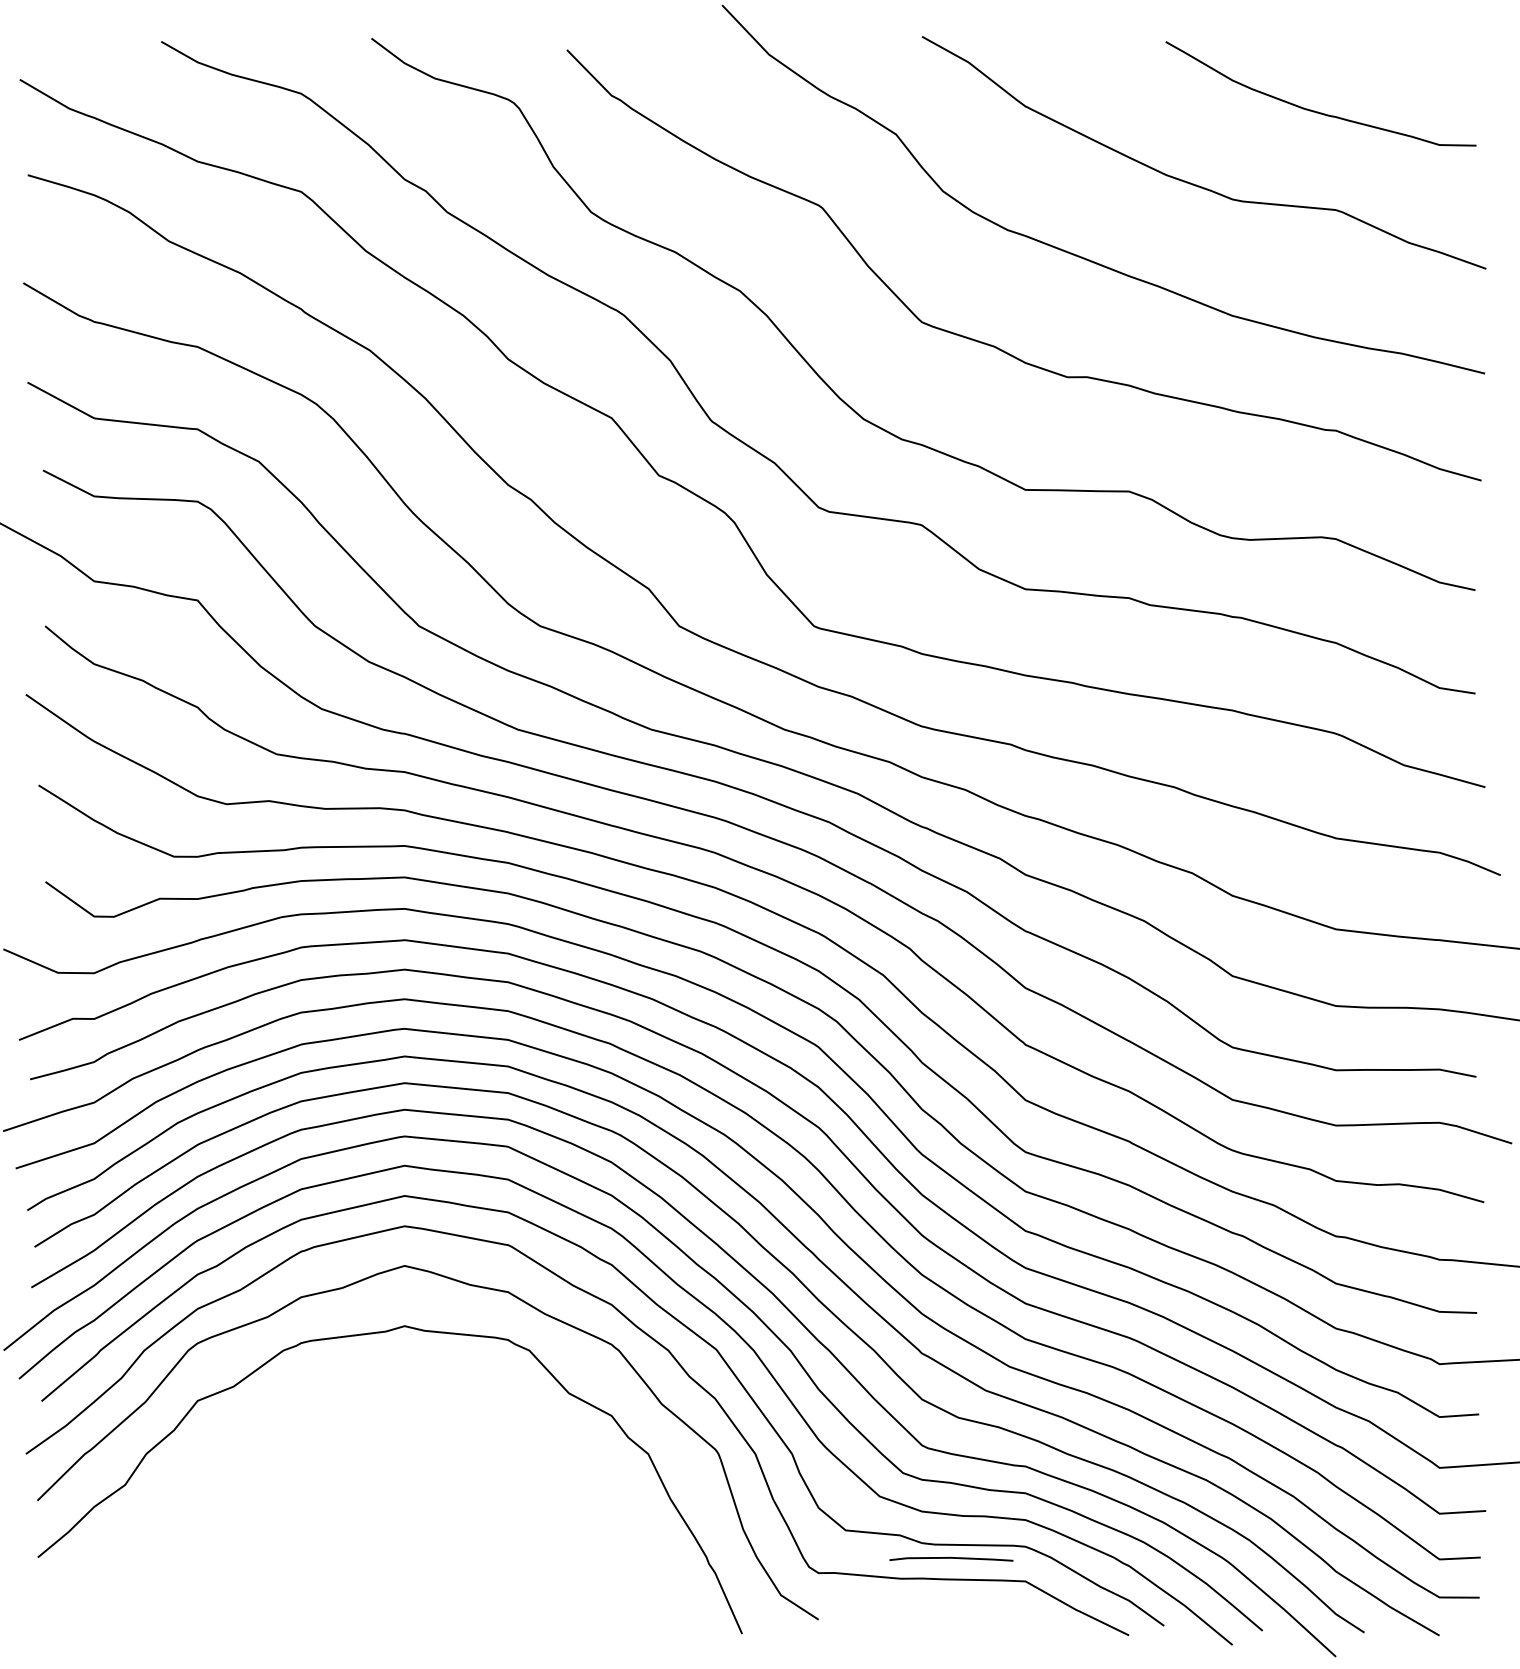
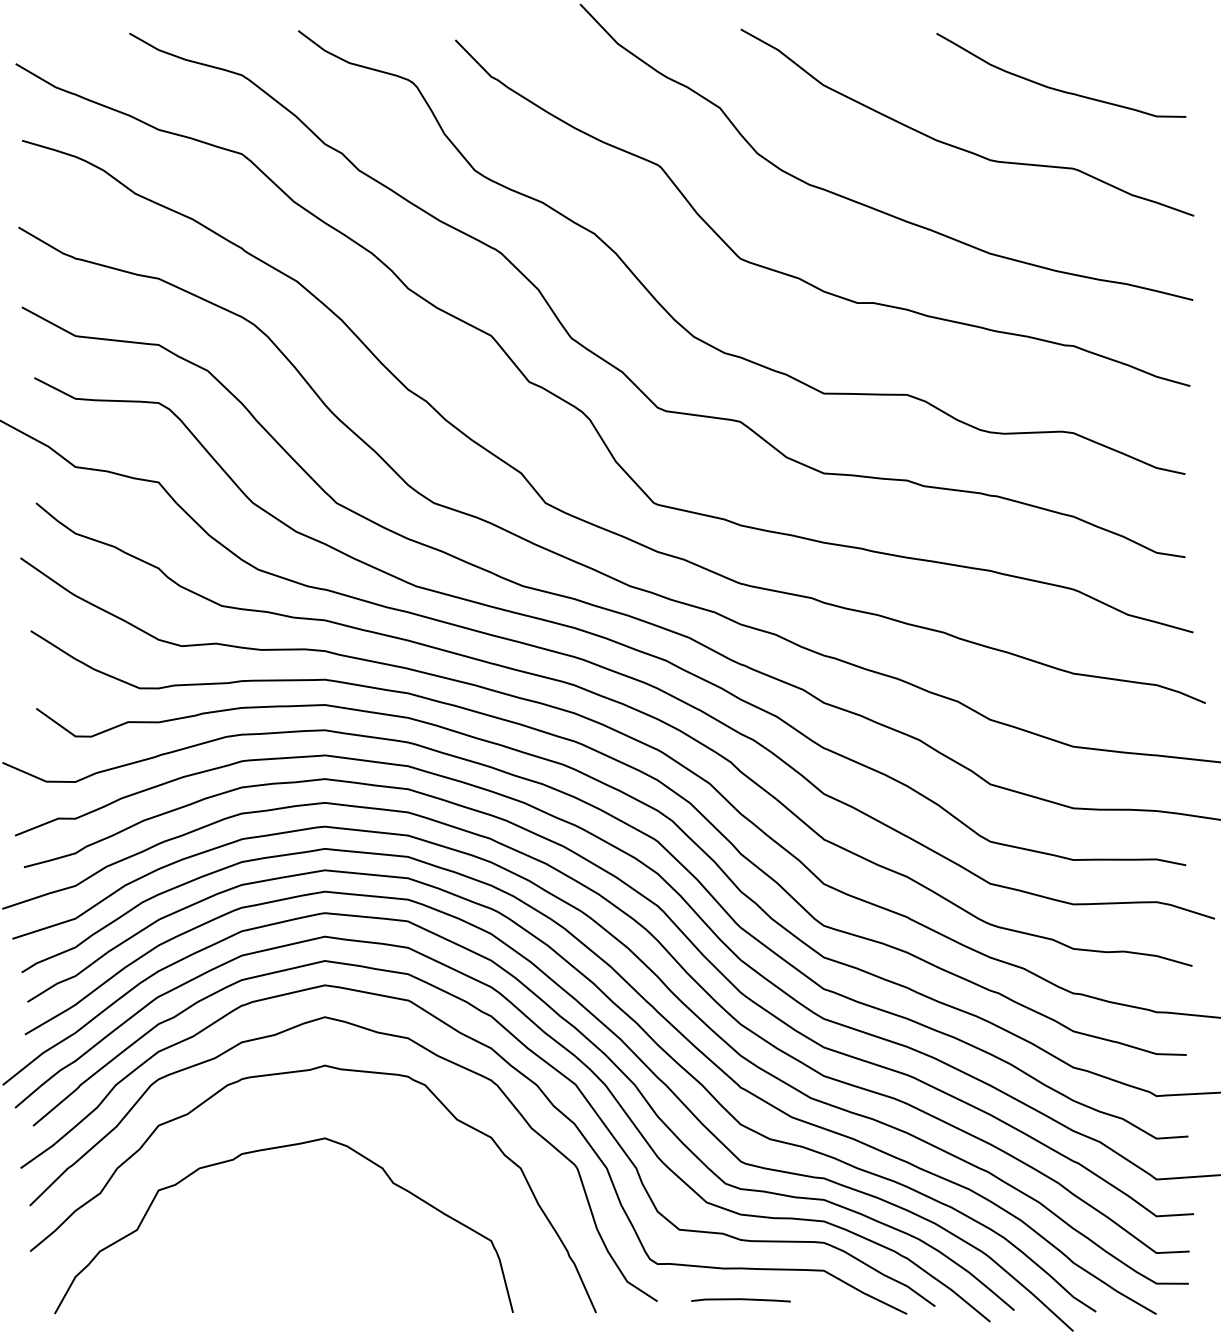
curve: (338, 1430) -> (271, 1149), added
line: (951, 1558) -> (741, 1299), moved

